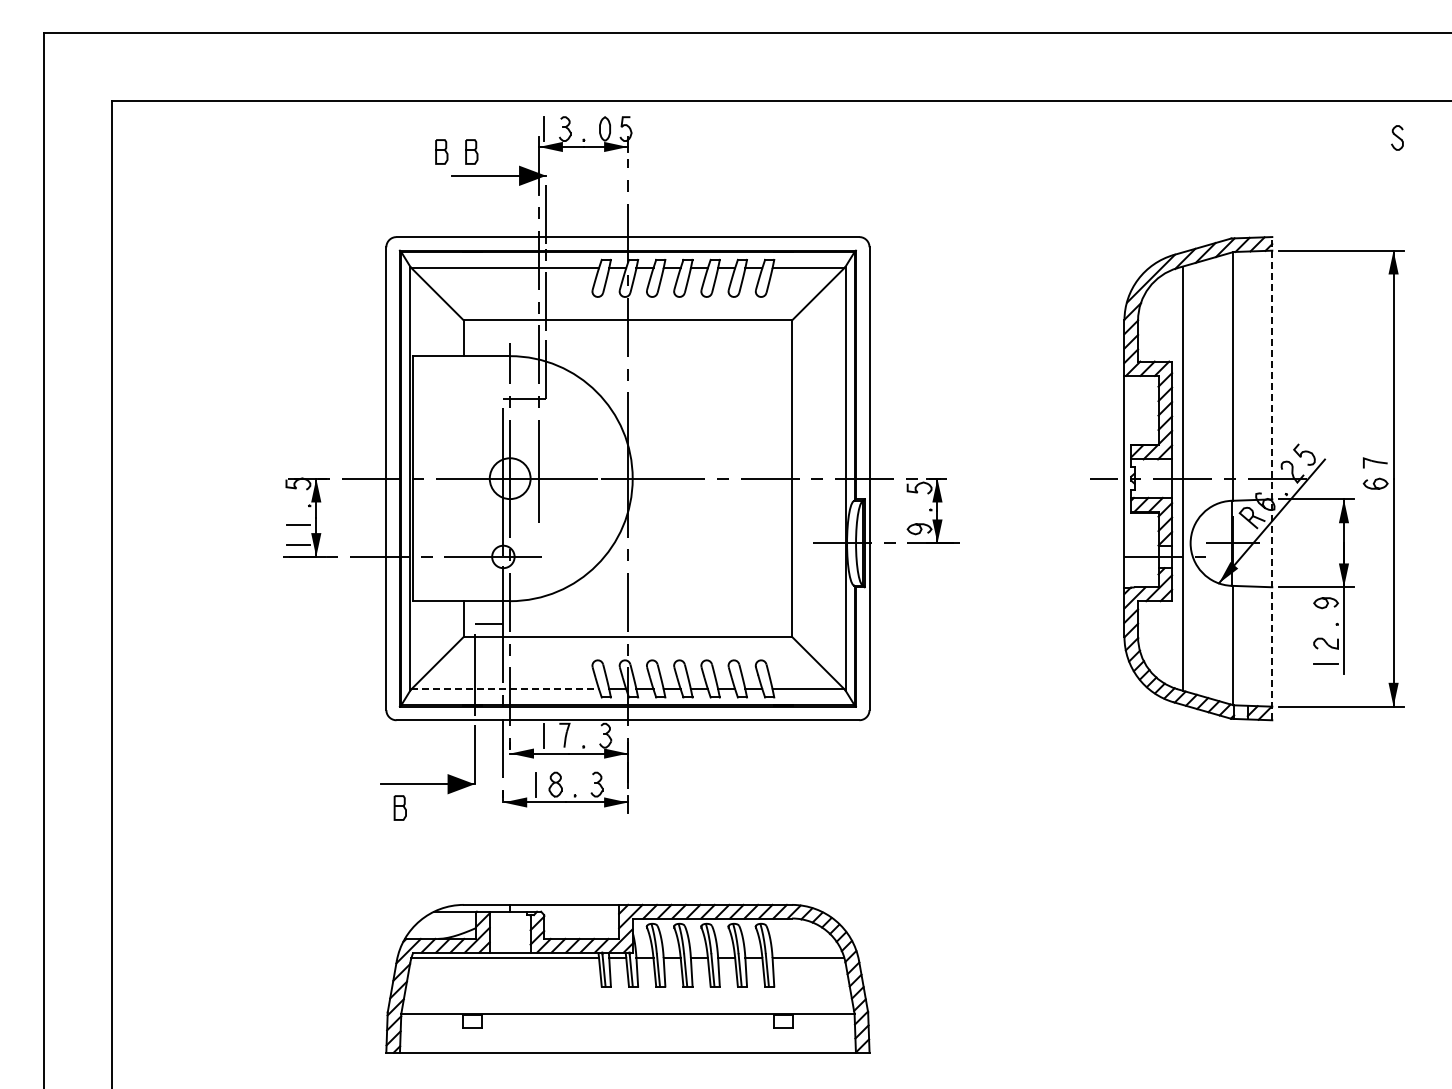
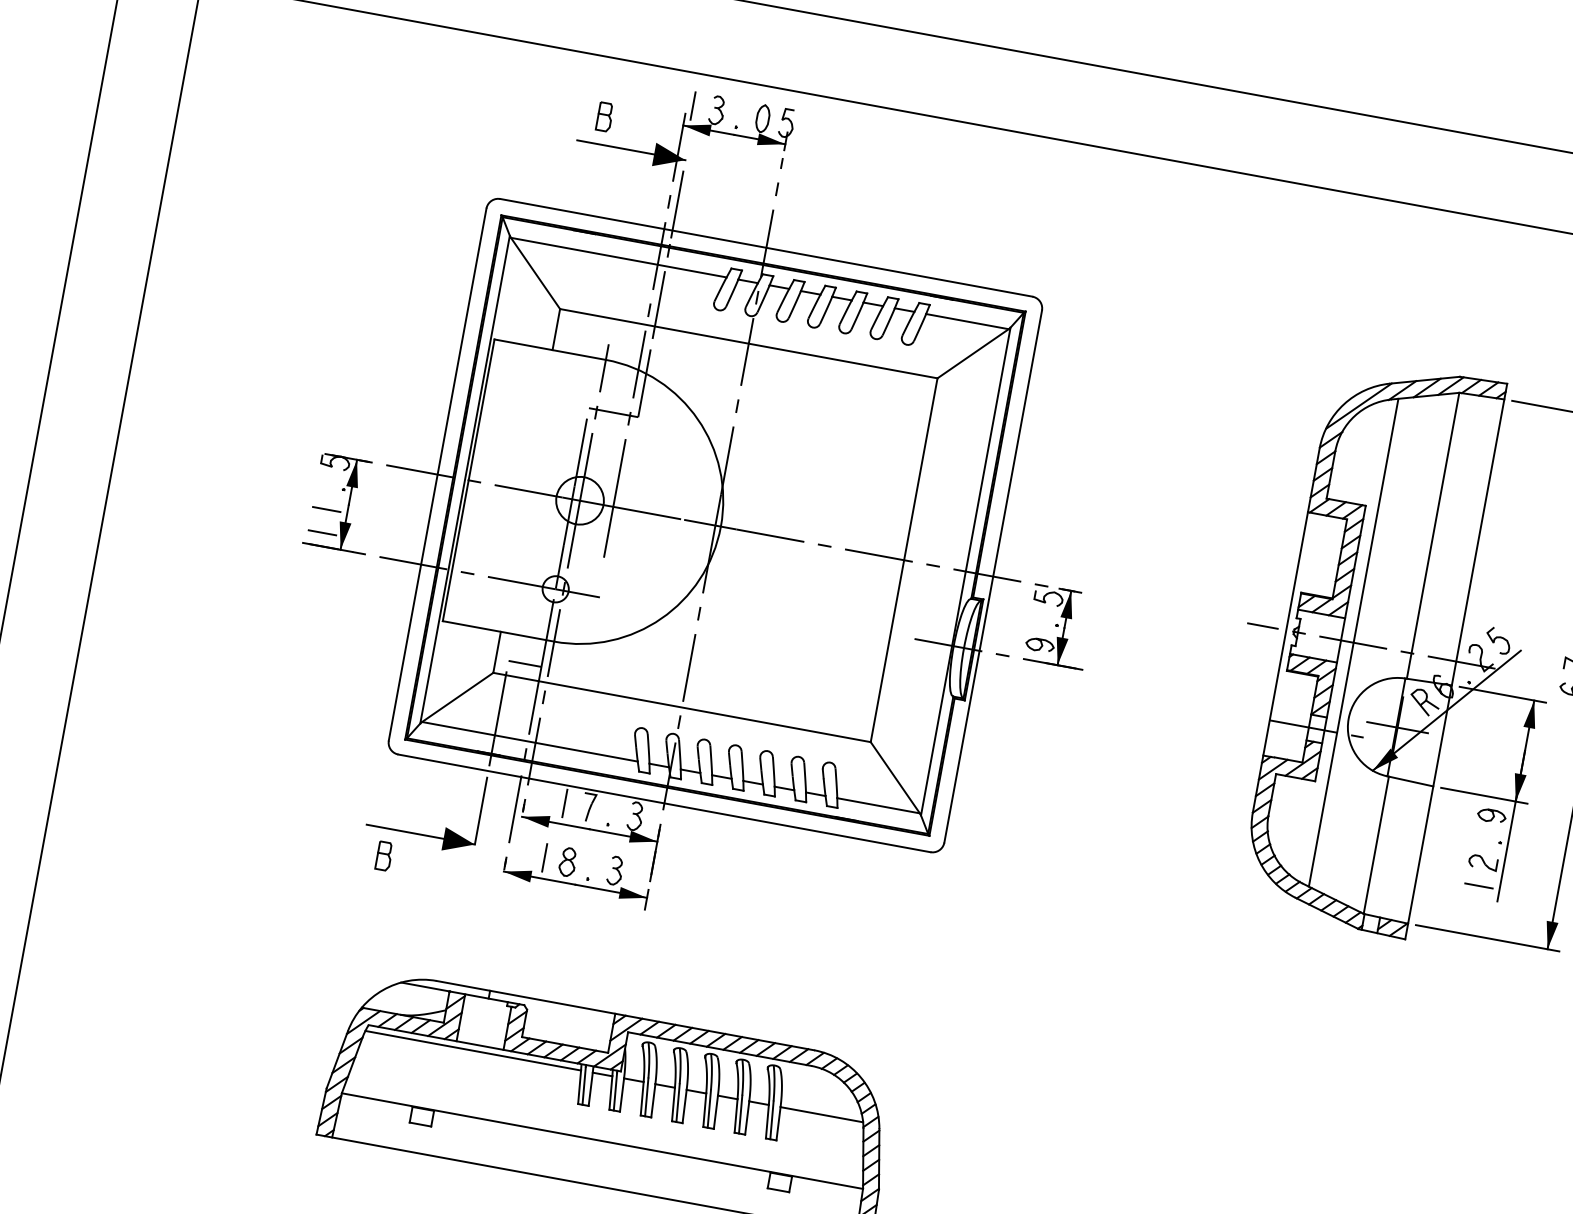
part: (441, 151) -> (570, 110), removed
line: (1272, 478) -> (1456, 661), dashed -> solid
line: (505, 689) -> (530, 742), dashed -> solid

